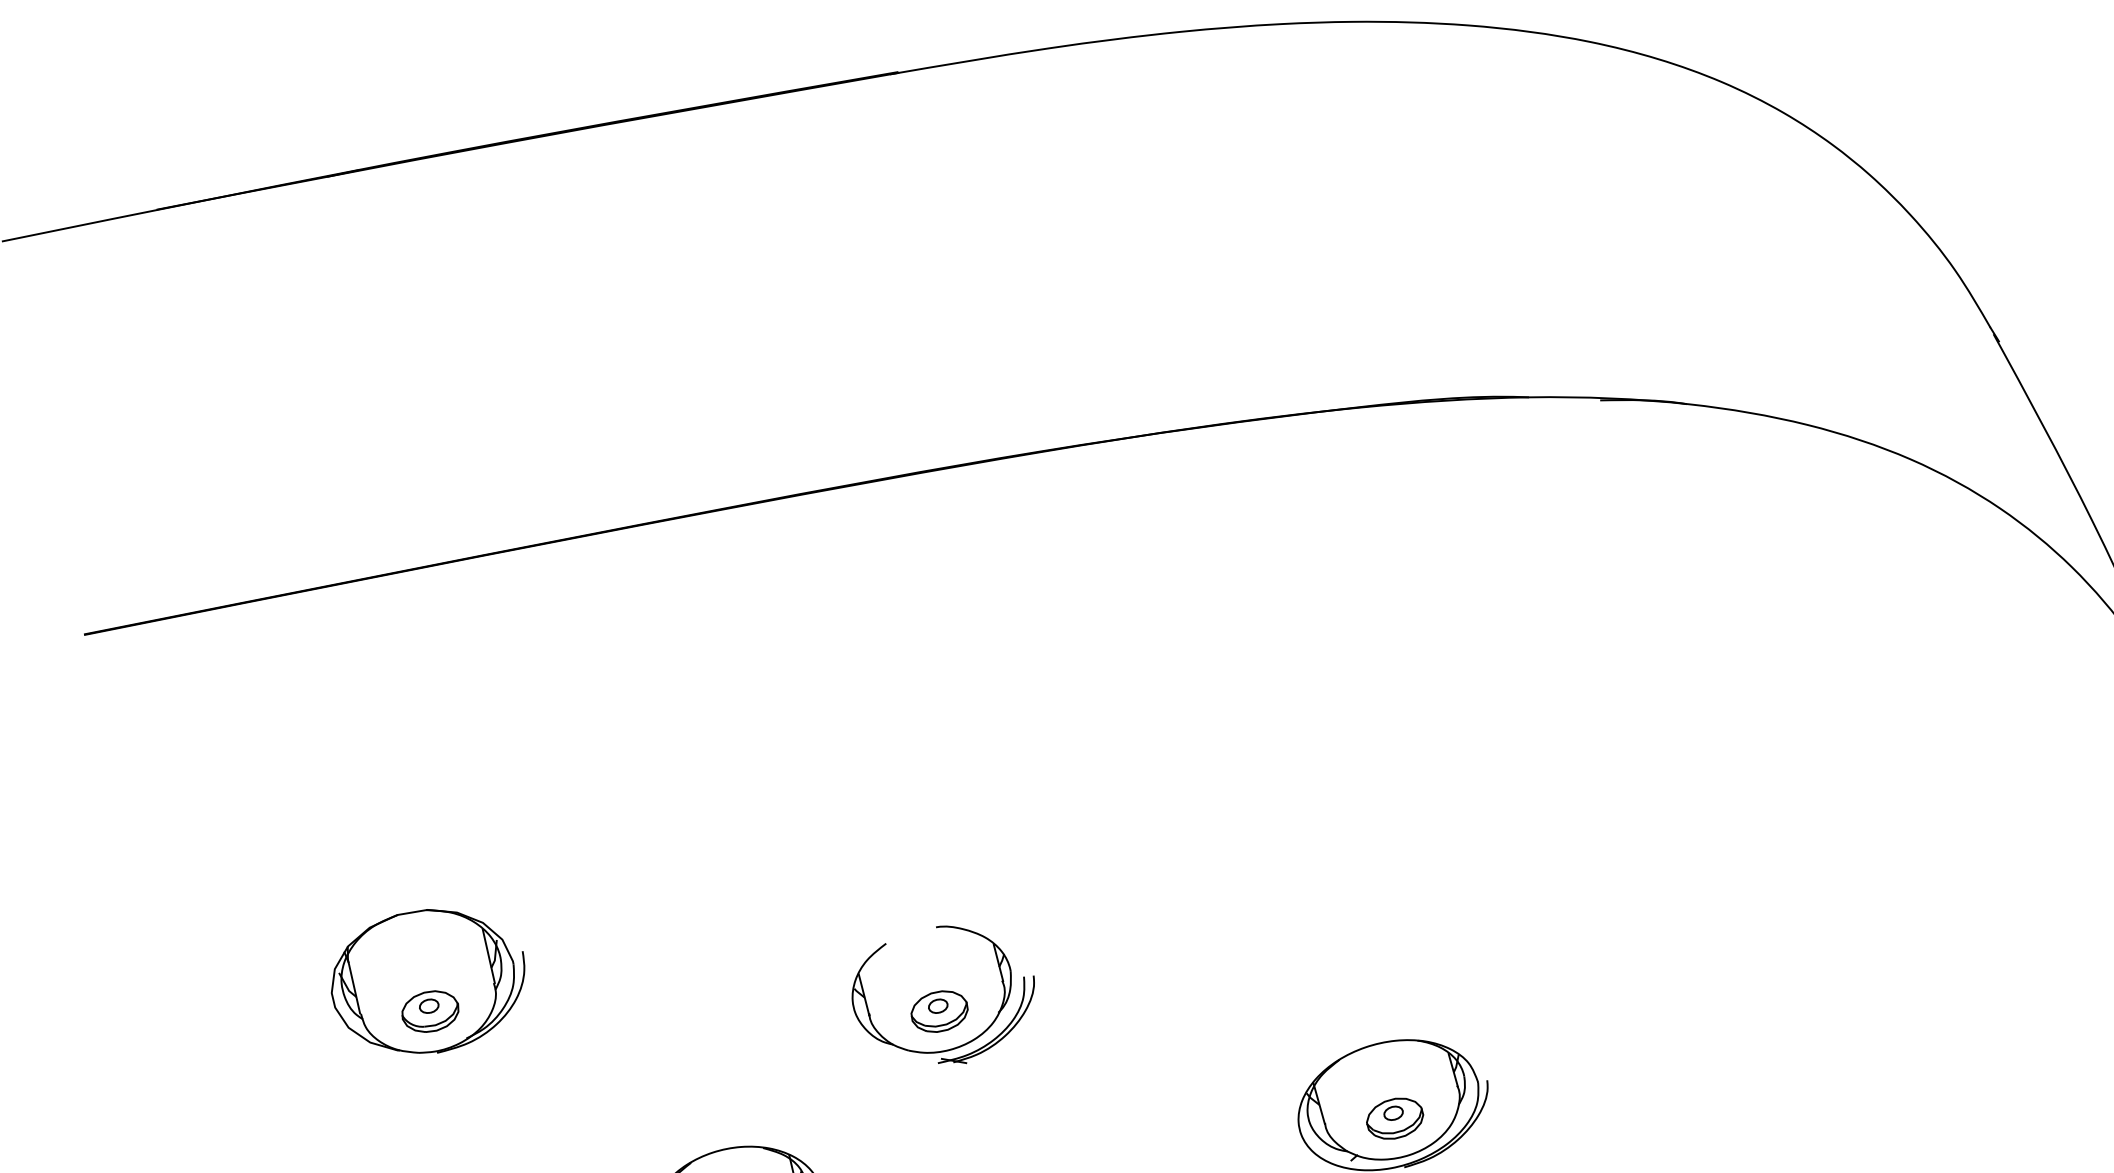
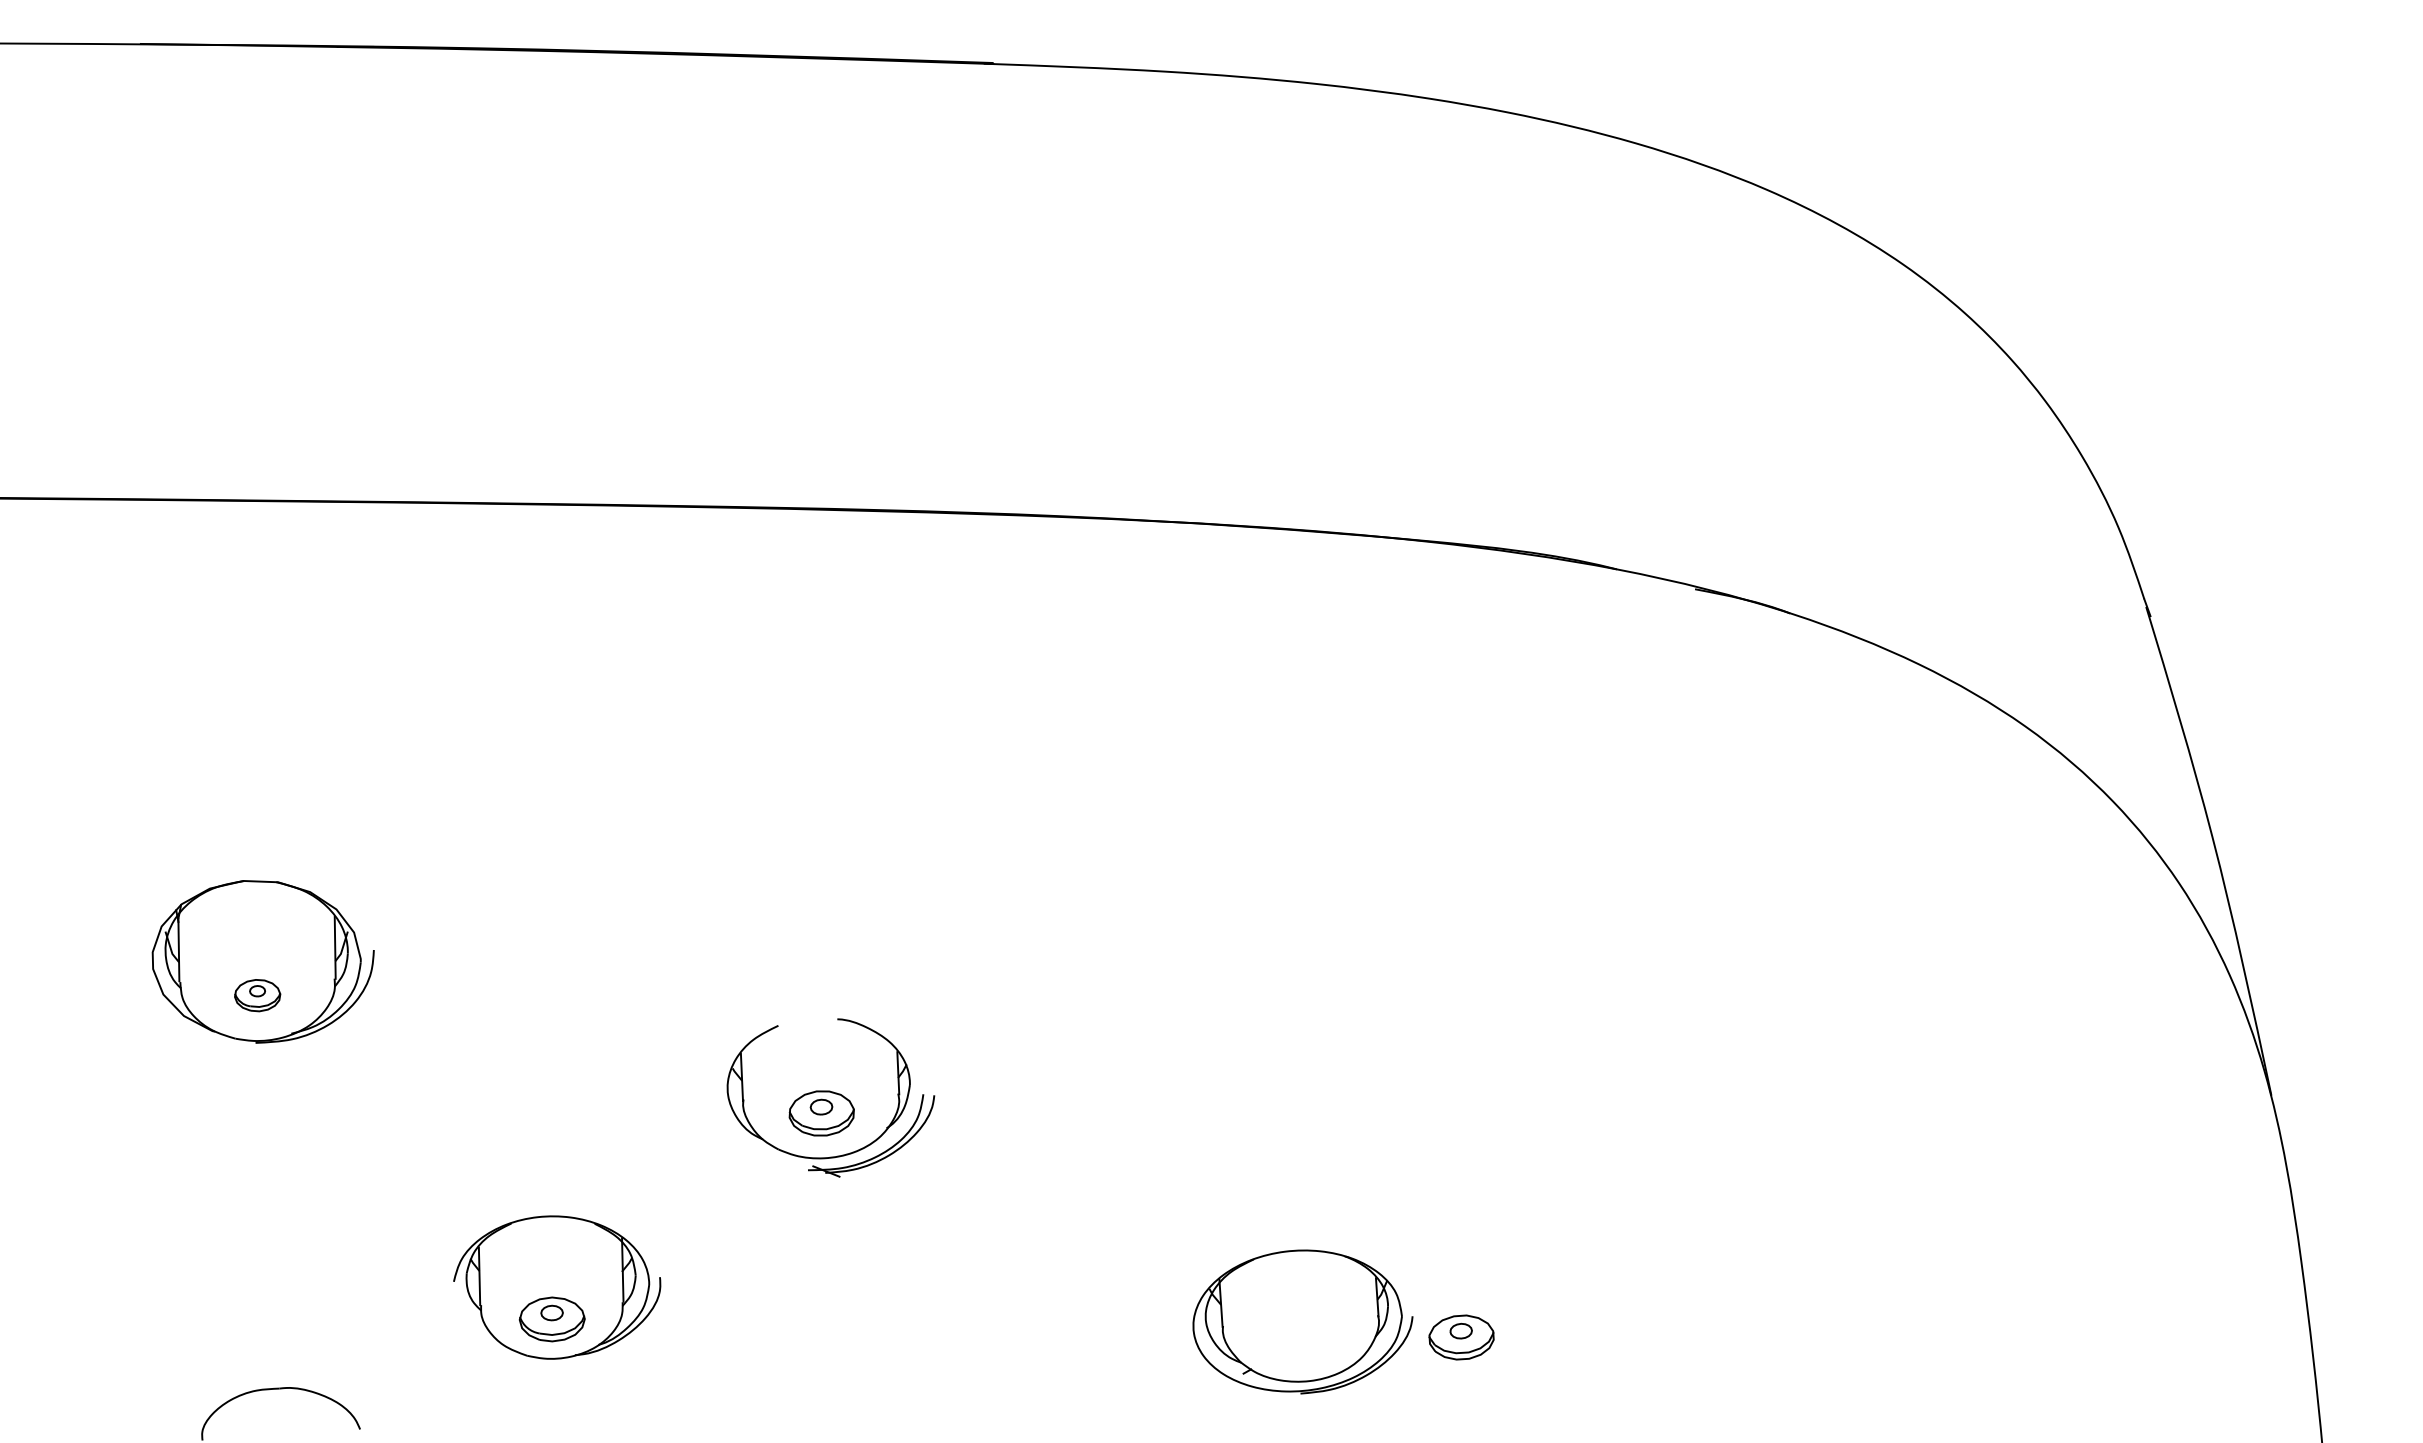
part: (430, 1011) -> (257, 995), size x0.7
part: (1394, 1118) -> (1461, 1337), moved

